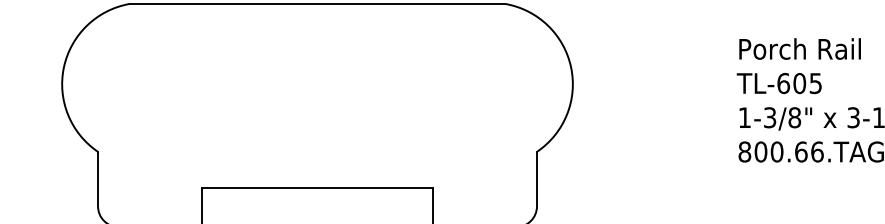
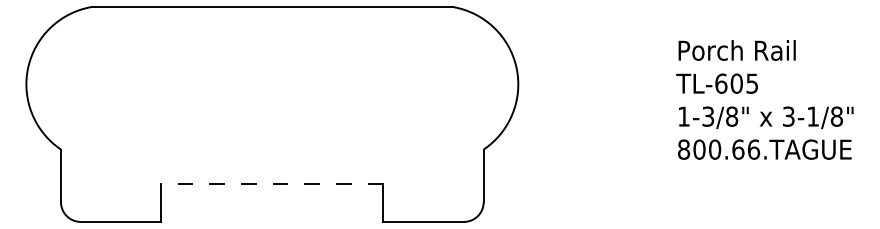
line: (316, 188) -> (271, 184), solid -> dashed

